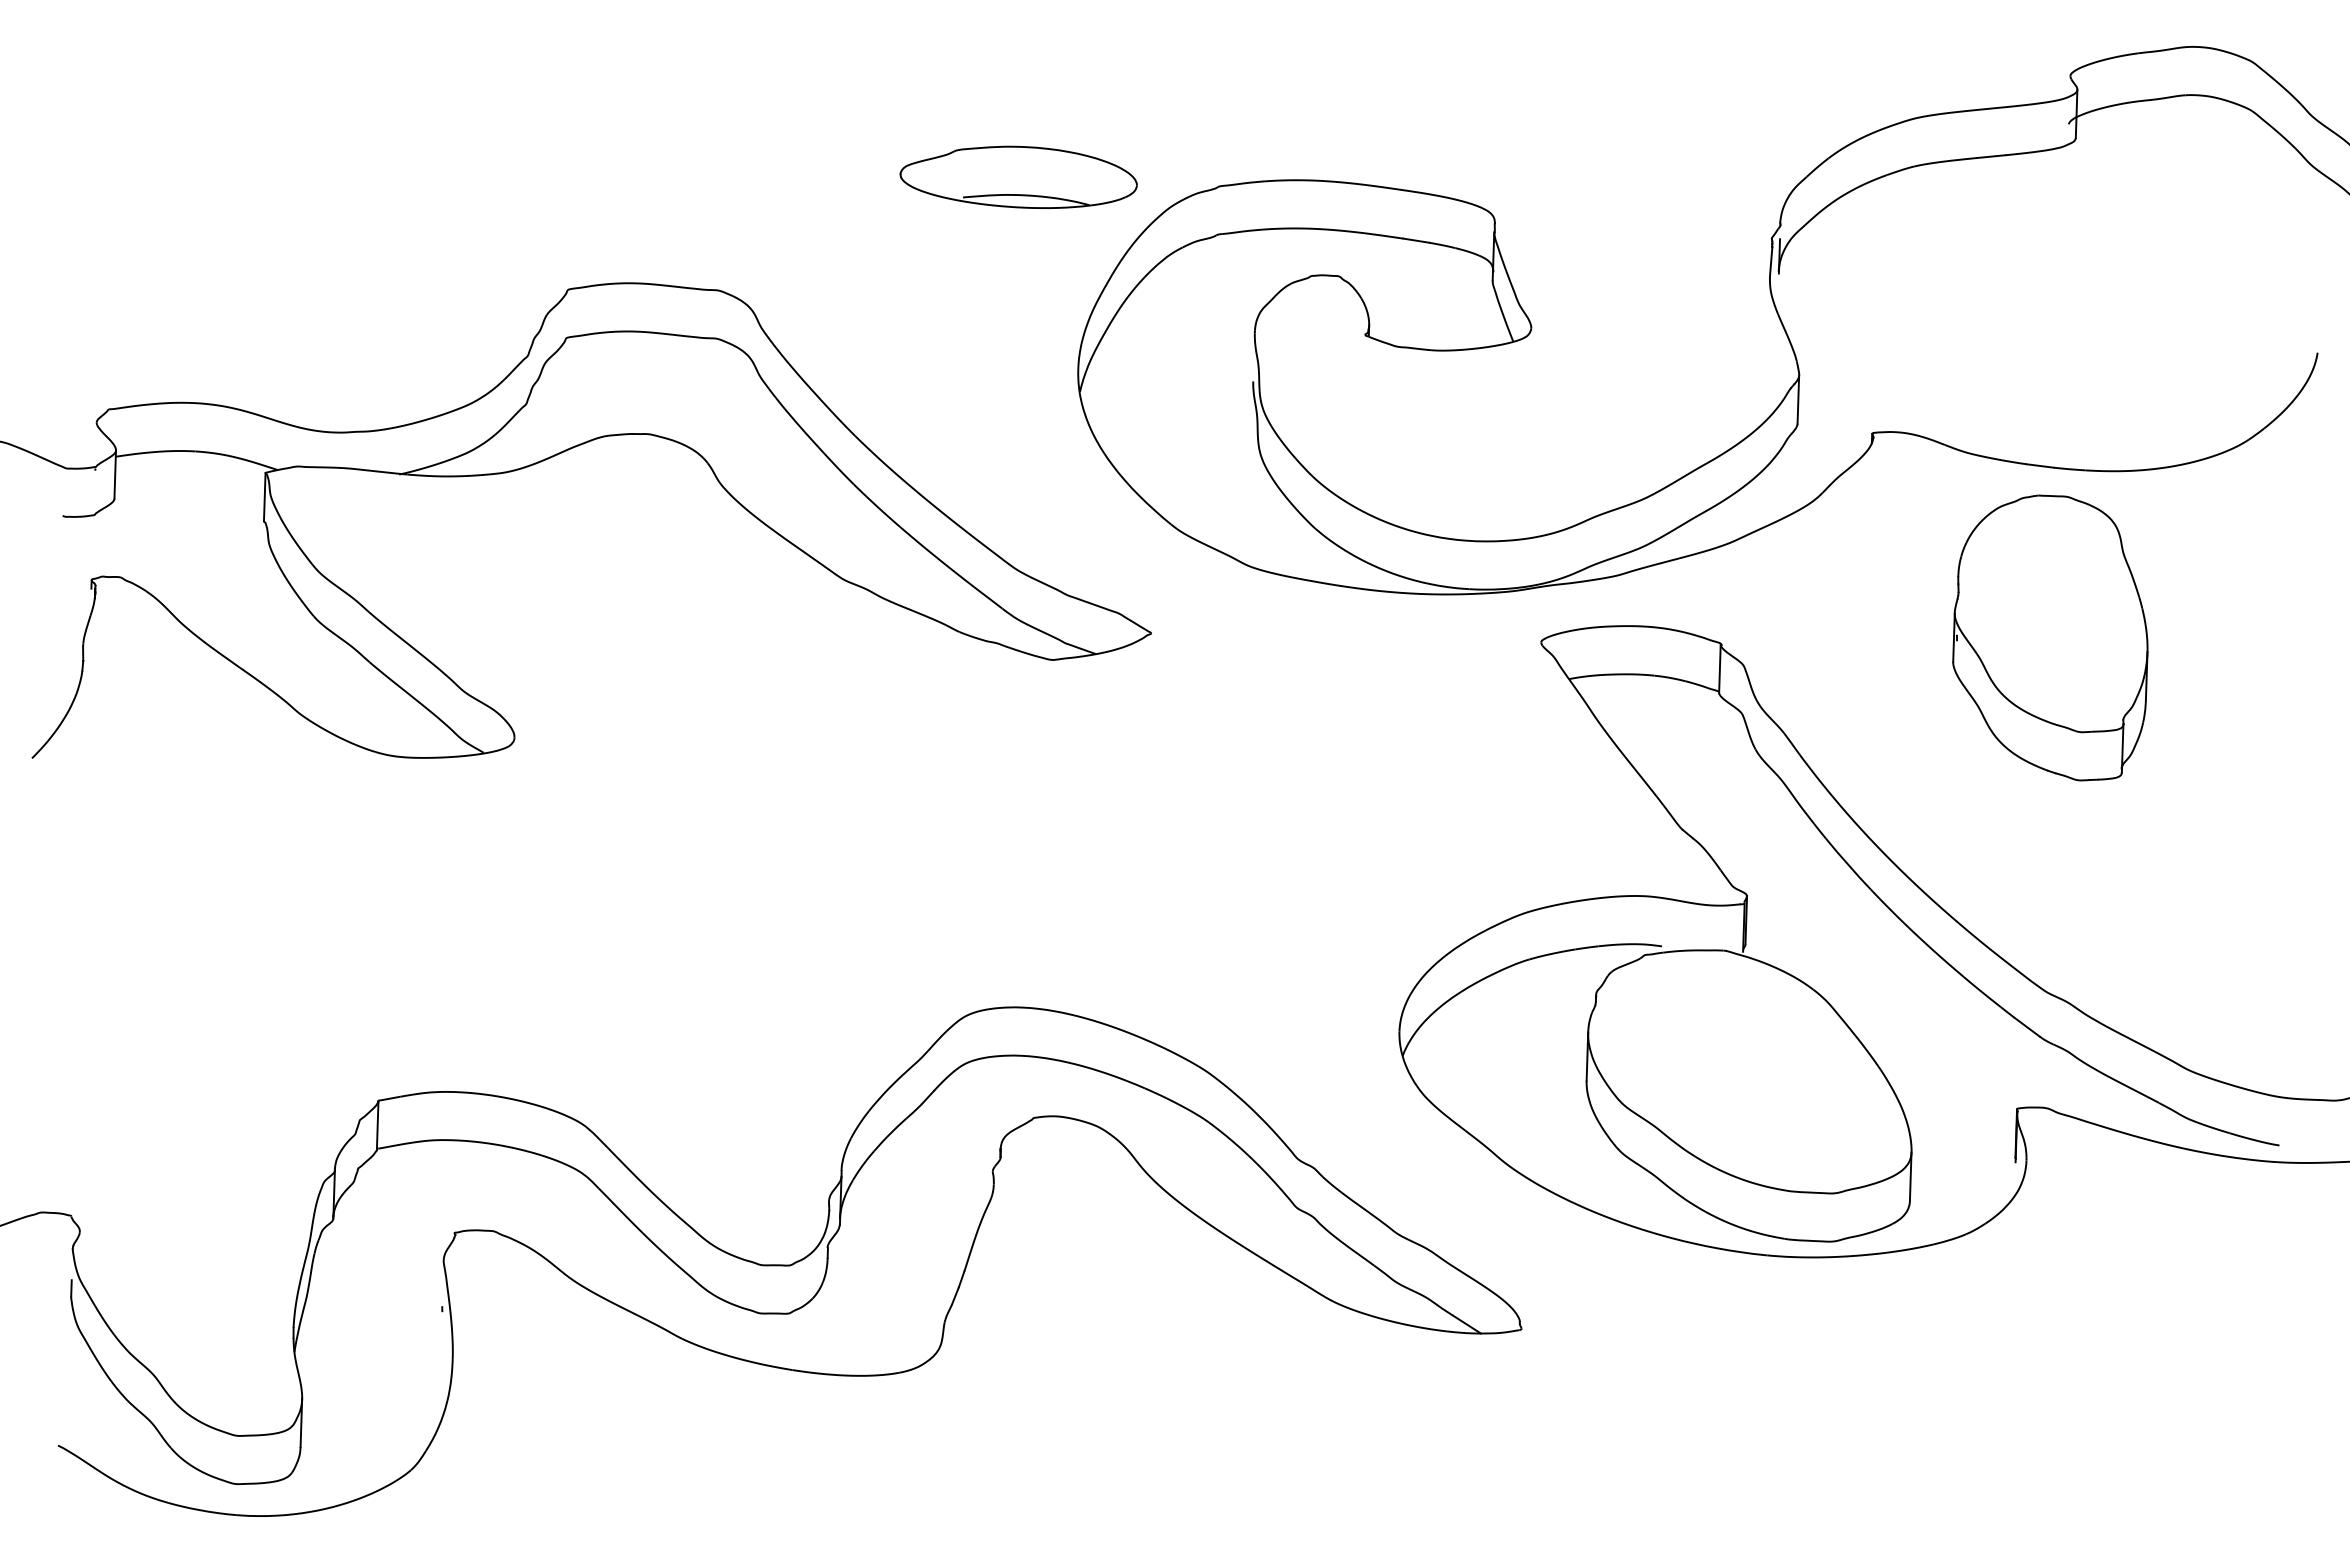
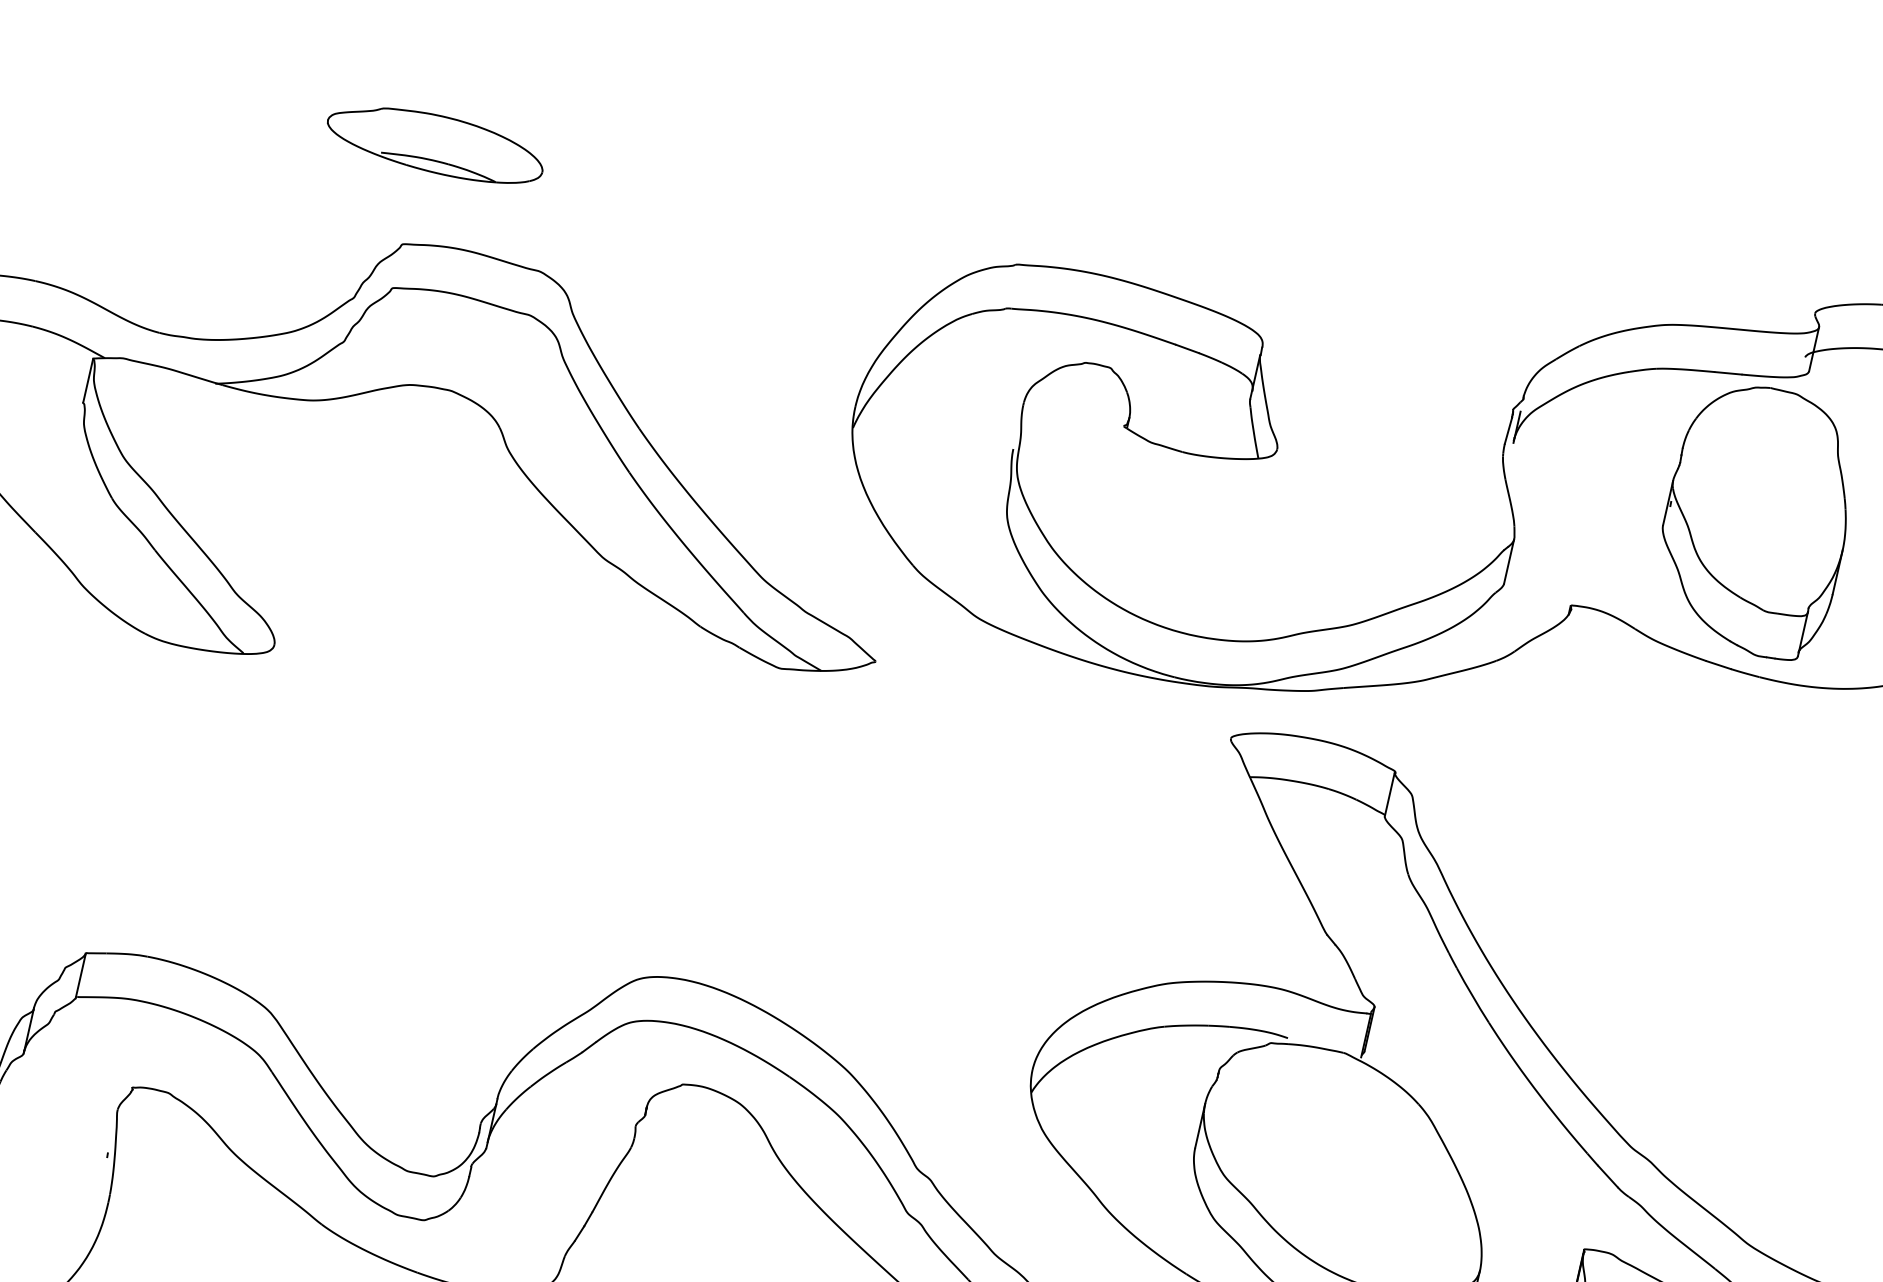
part: (1018, 176) -> (435, 143), moved
part: (2050, 637) -> (1756, 520), moved

